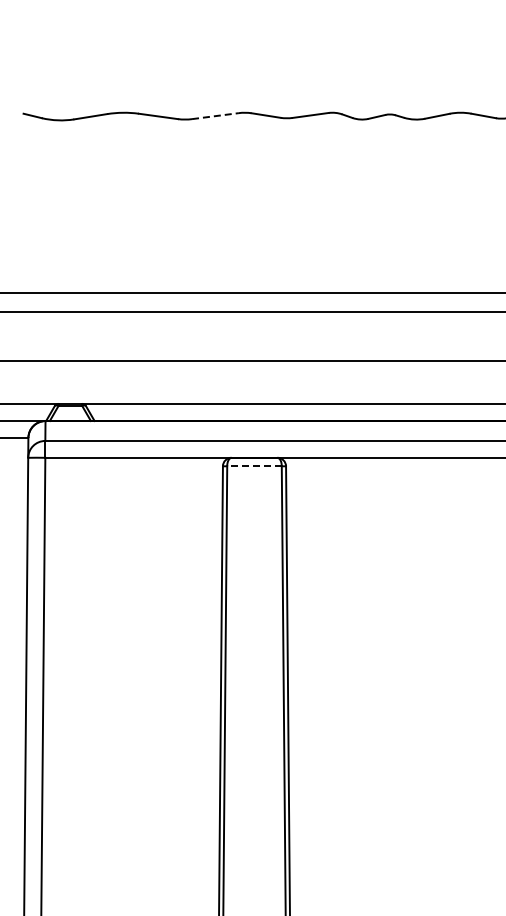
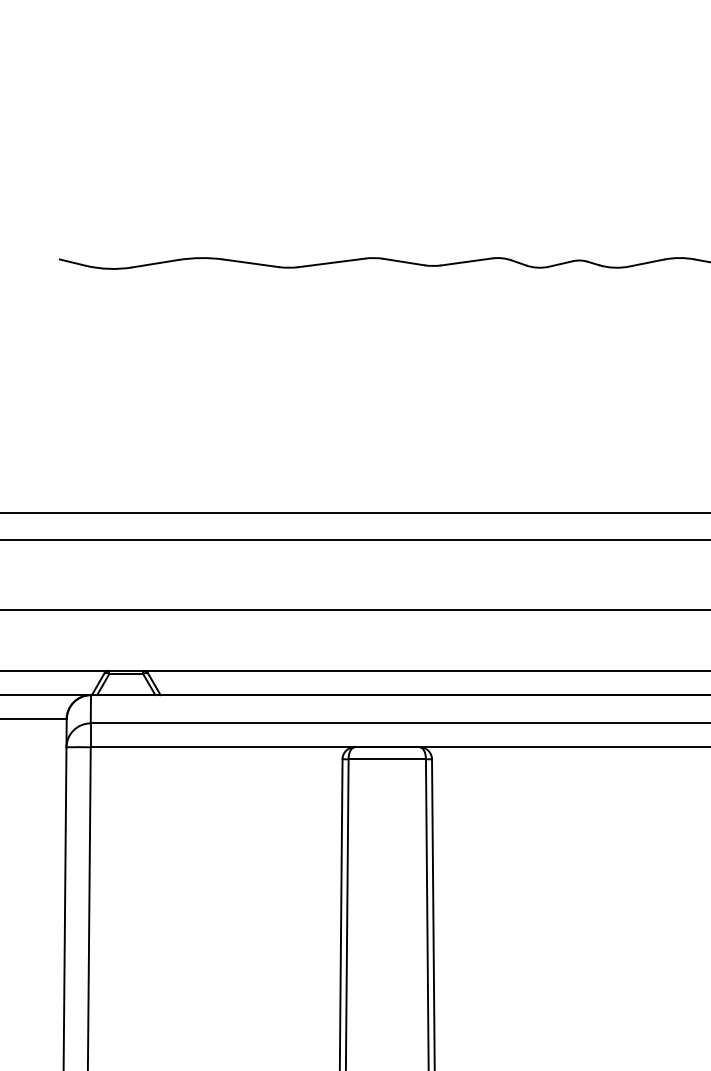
line: (215, 116) -> (331, 263), dashed -> solid
line: (254, 466) -> (387, 759), dashed -> solid

